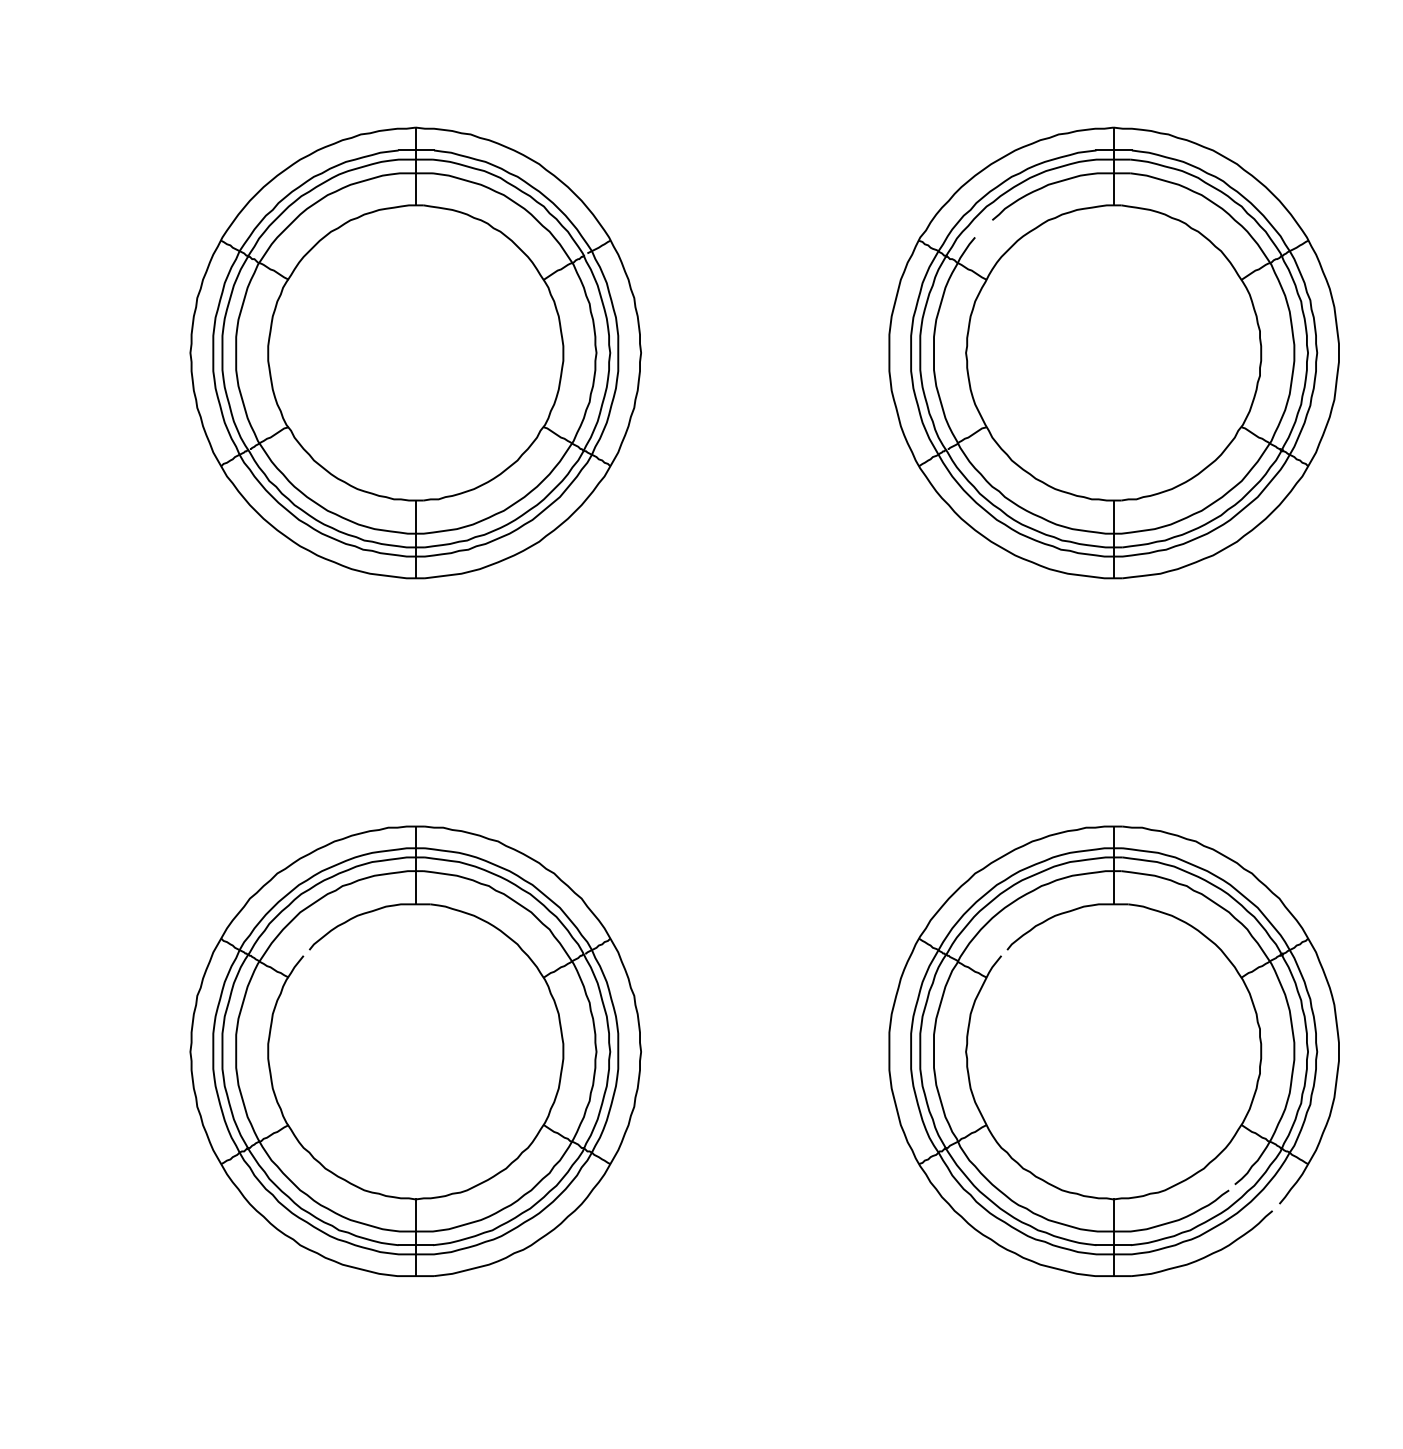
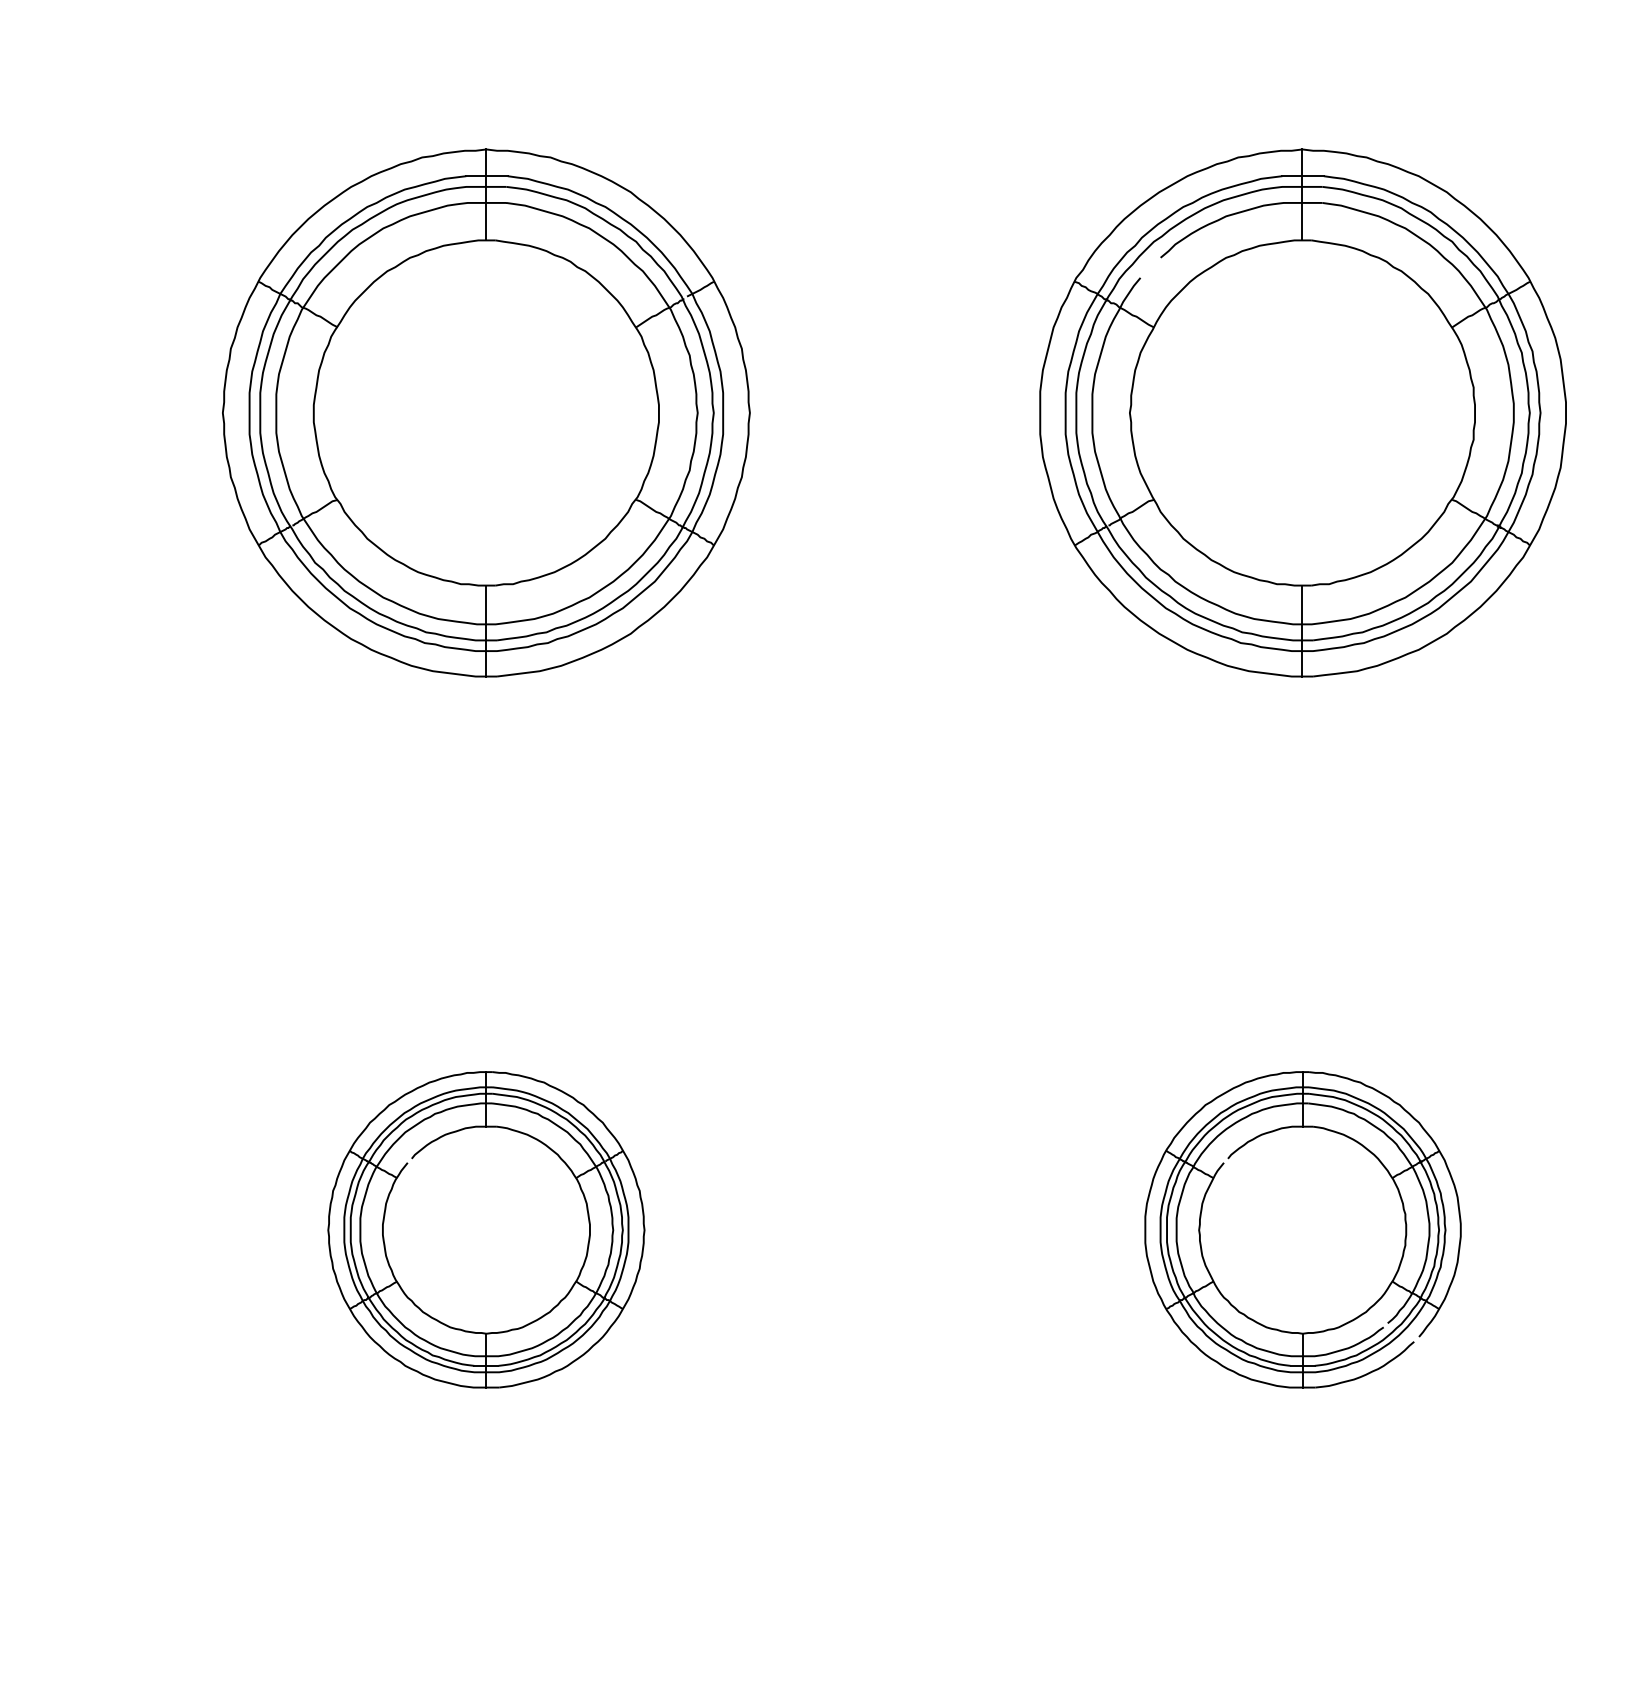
part: (415, 1051) -> (486, 1229), size x0.6
part: (1113, 1051) -> (1302, 1229), size x0.6

